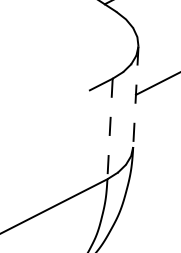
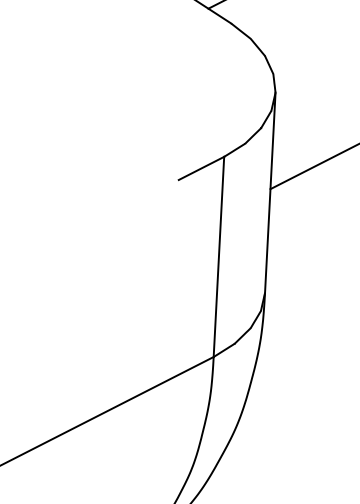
line: (135, 97) -> (269, 194), dashed -> solid
line: (110, 129) -> (219, 257), dashed -> solid

